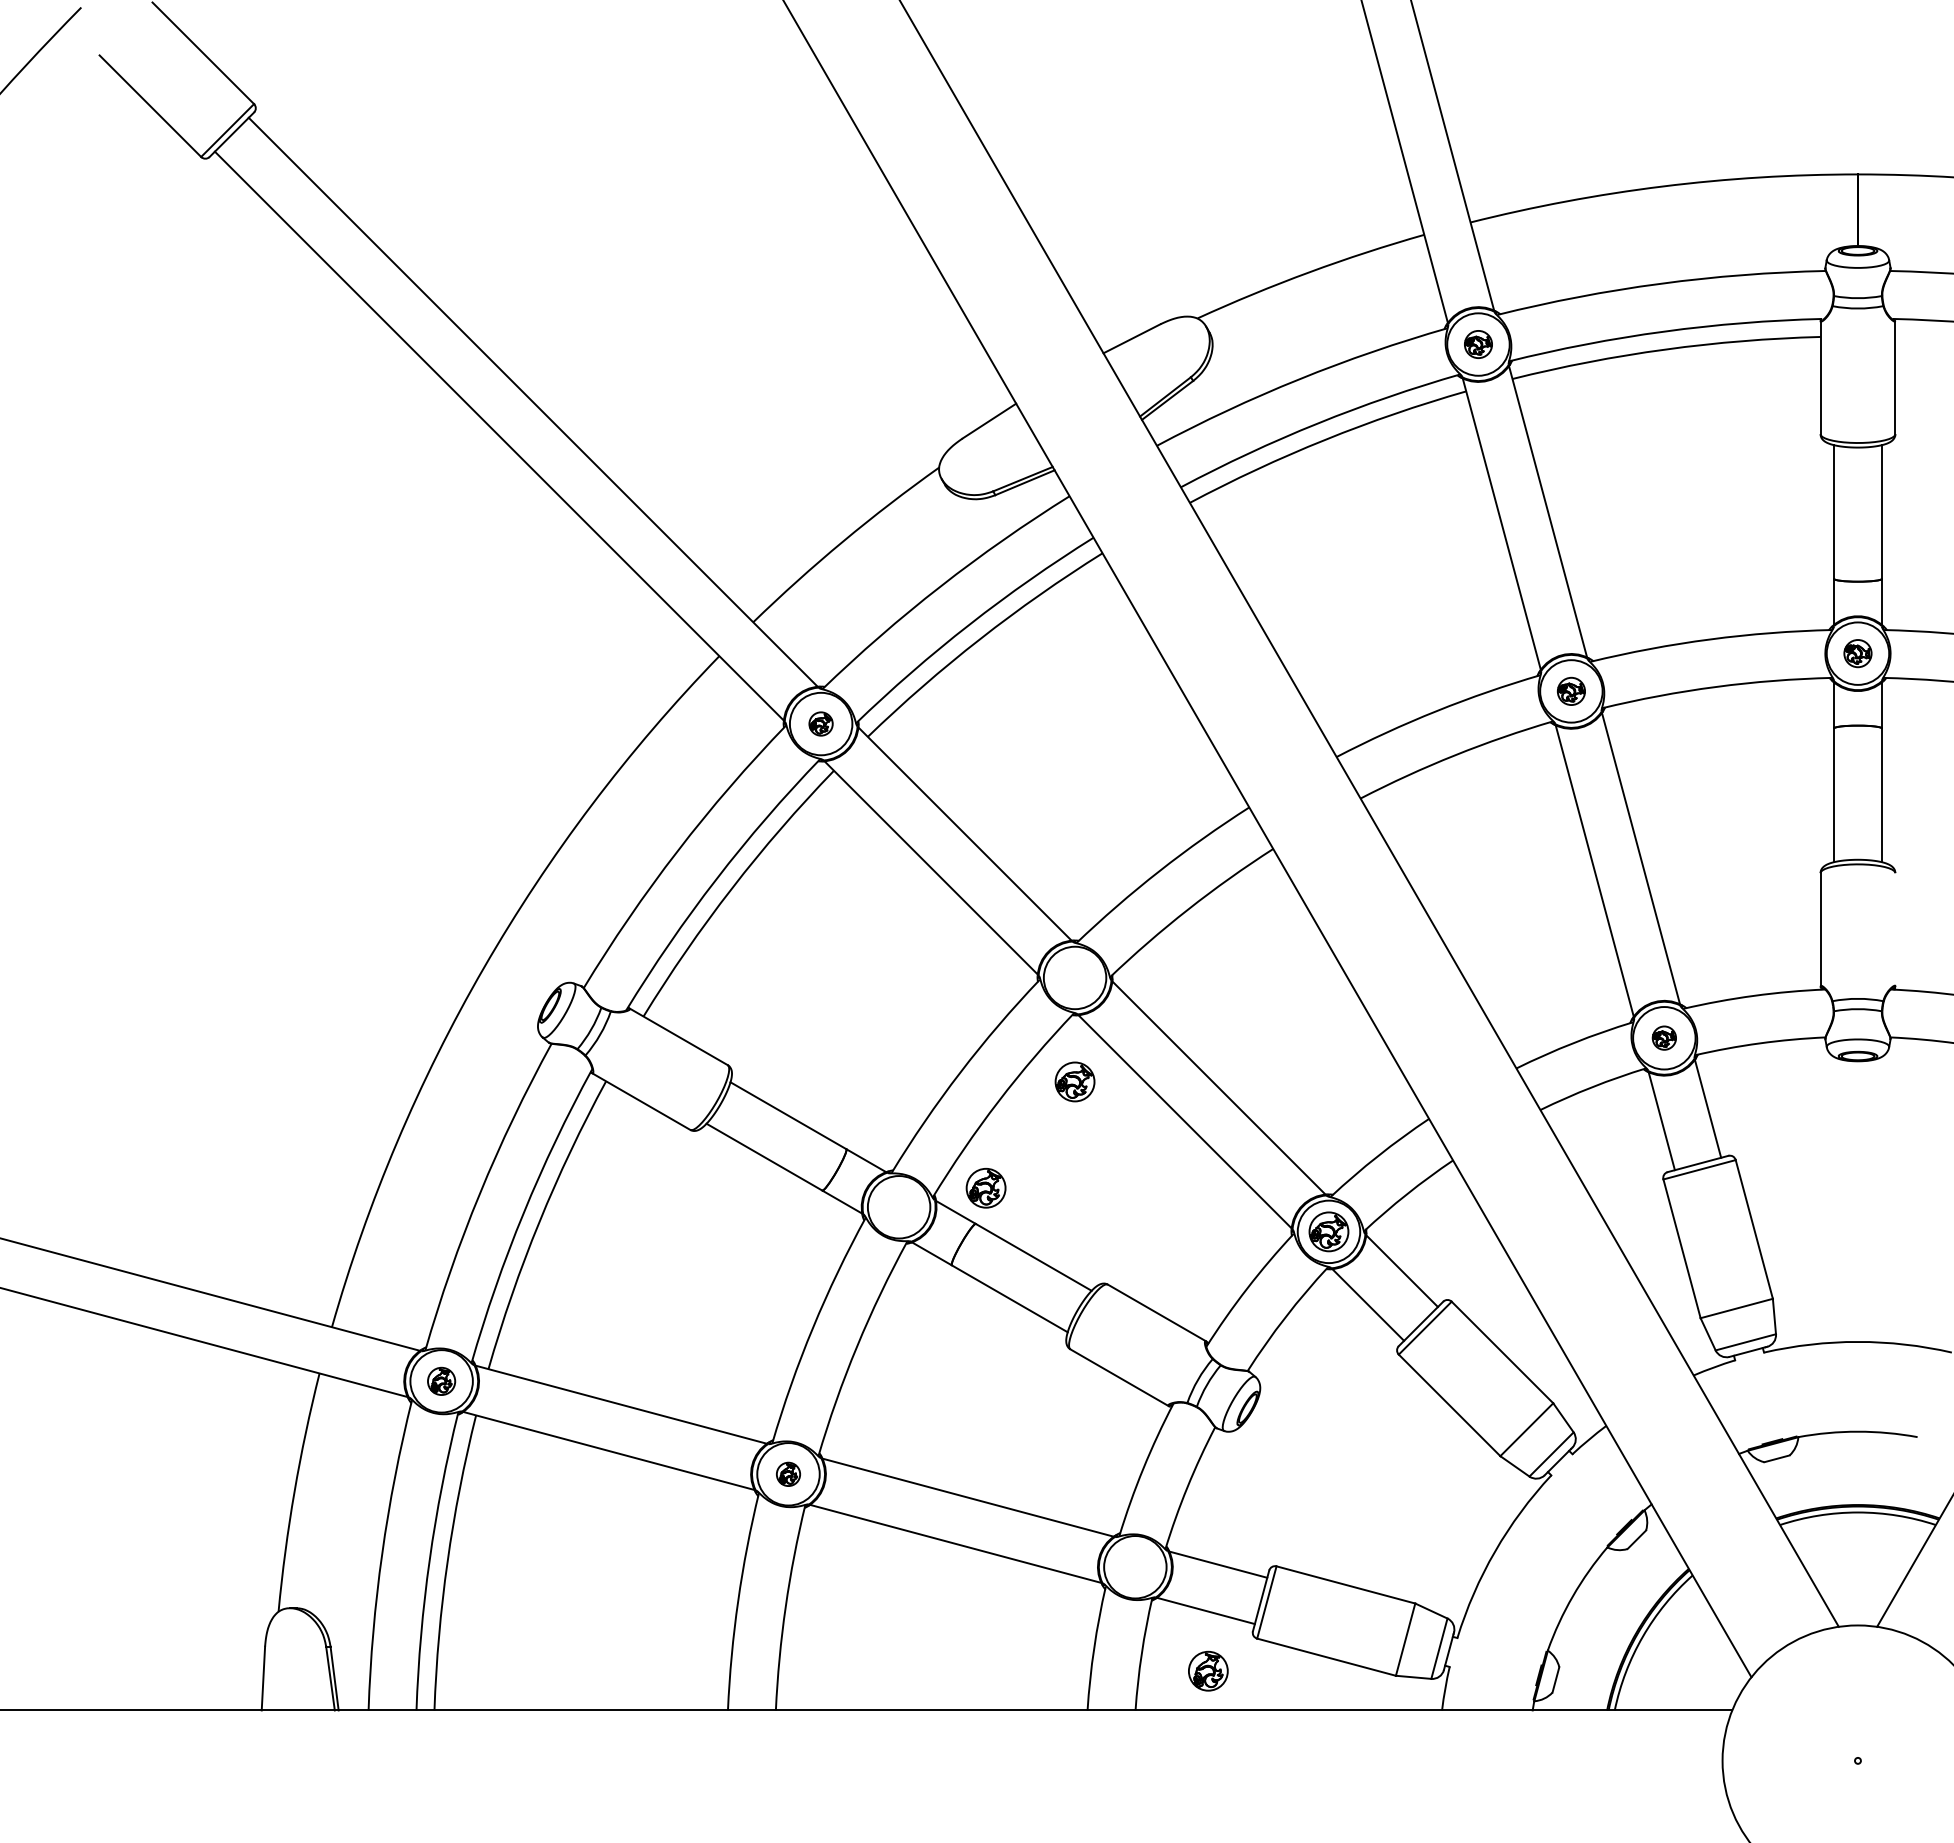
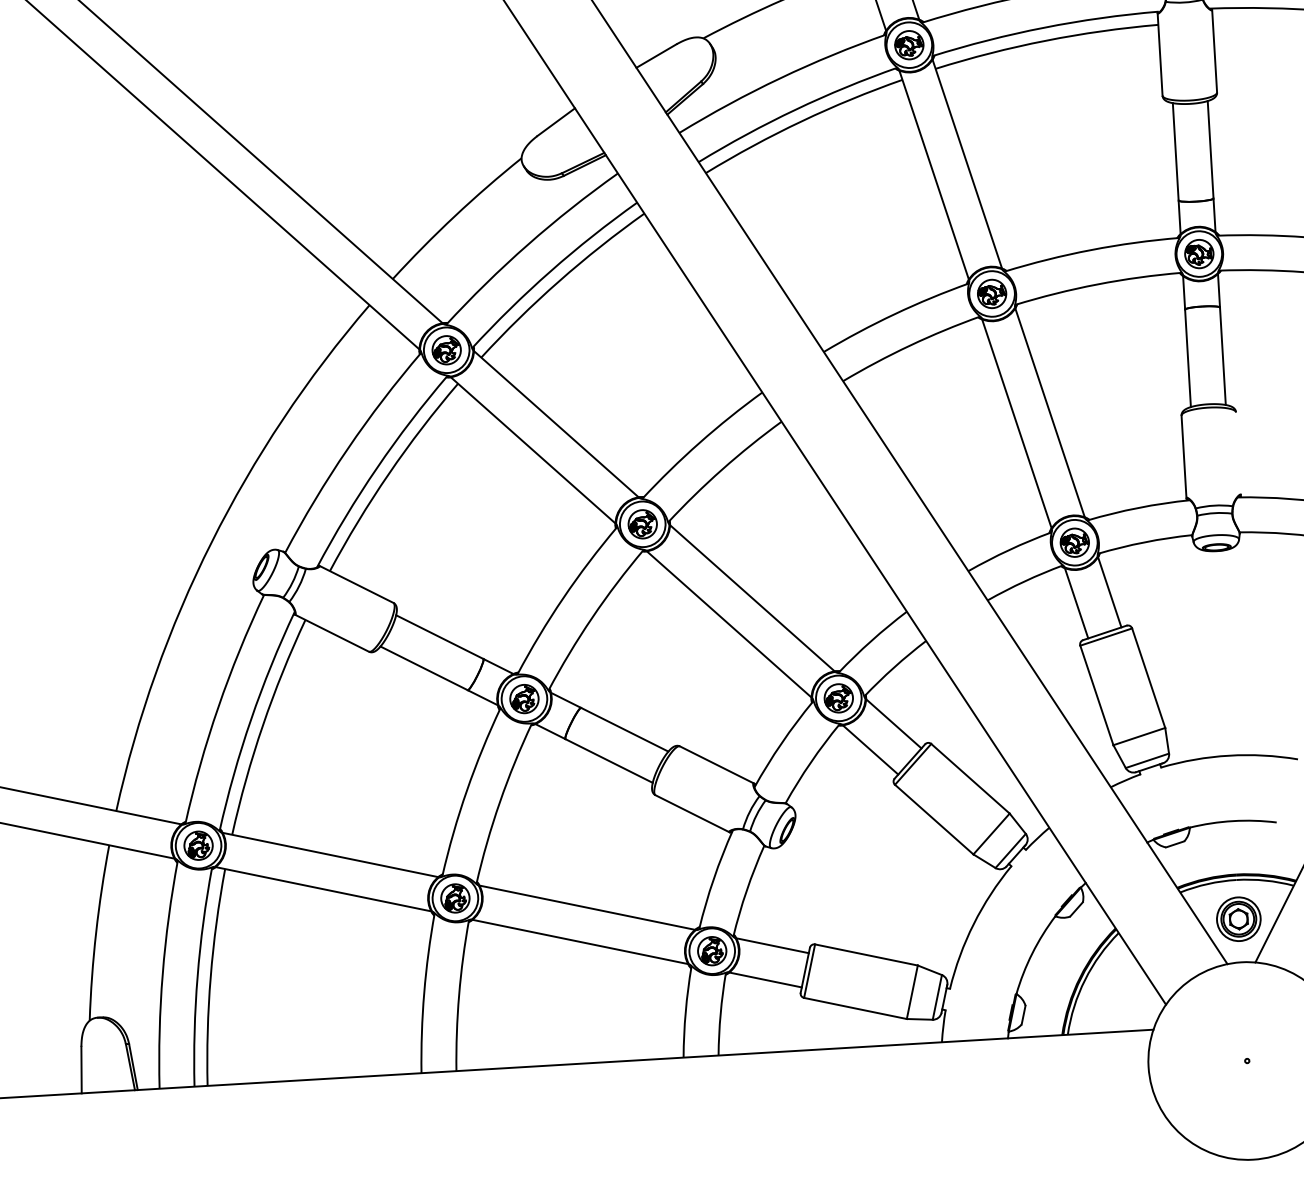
part: (1478, 344) -> (909, 45), size x1.43
part: (1857, 653) -> (1198, 253), size x1.43
part: (1571, 691) -> (992, 294), size x1.43
part: (820, 723) -> (446, 349), size x1.67
part: (1664, 1037) -> (1074, 542), size x1.67
part: (1074, 1081) -> (642, 524), moved
part: (985, 1188) -> (524, 699), moved
part: (441, 1381) -> (198, 845), size x1.43
part: (788, 1474) -> (455, 898), size x1.67
part: (1857, 1566) -> (1238, 919), added
part: (1208, 1670) -> (712, 950), moved

